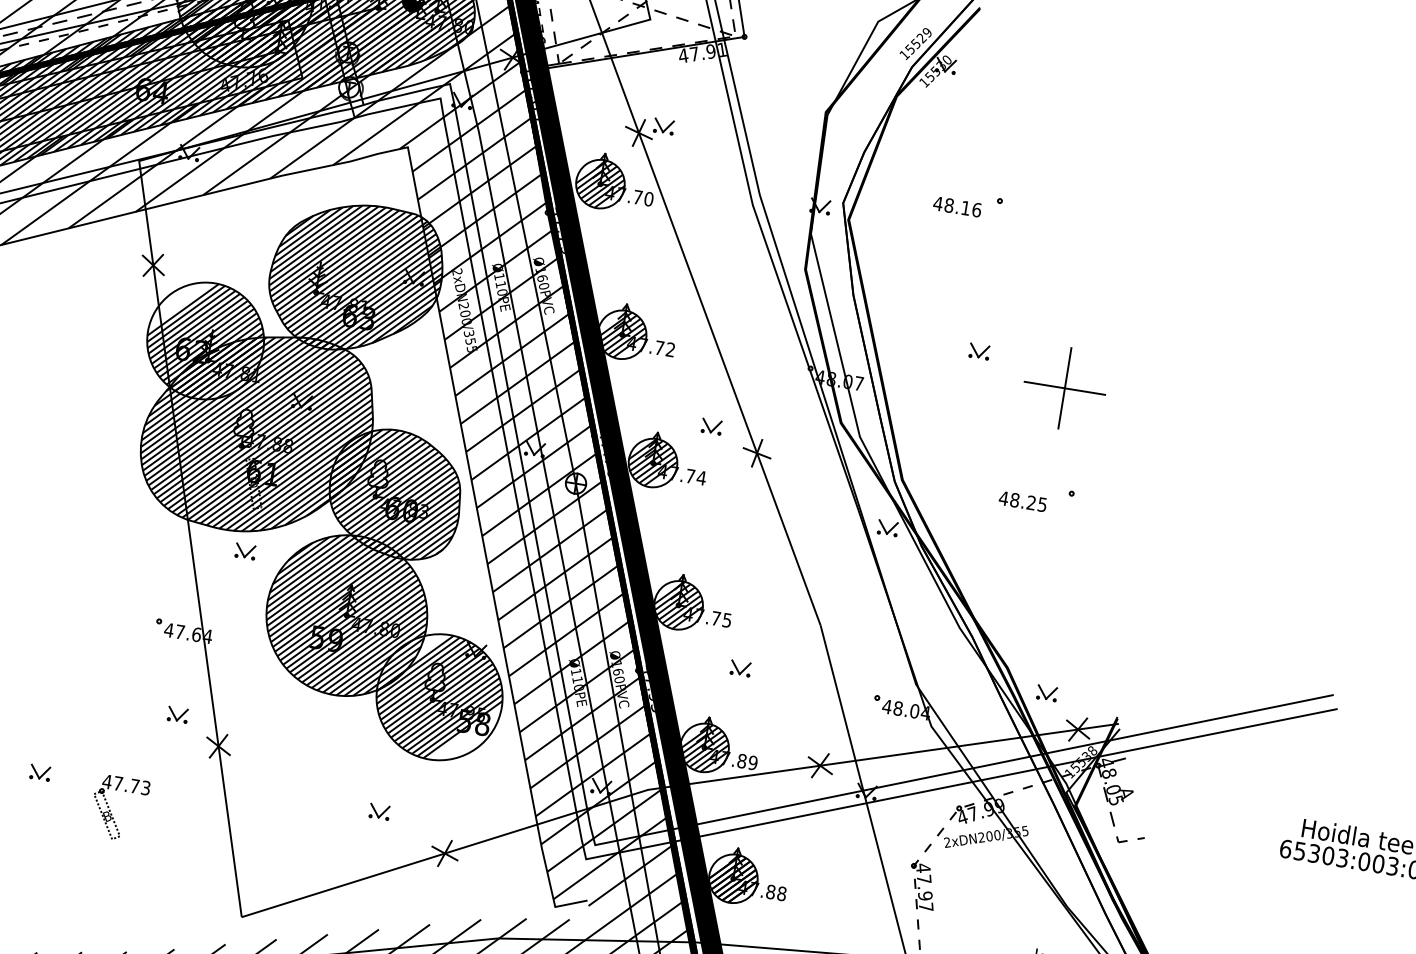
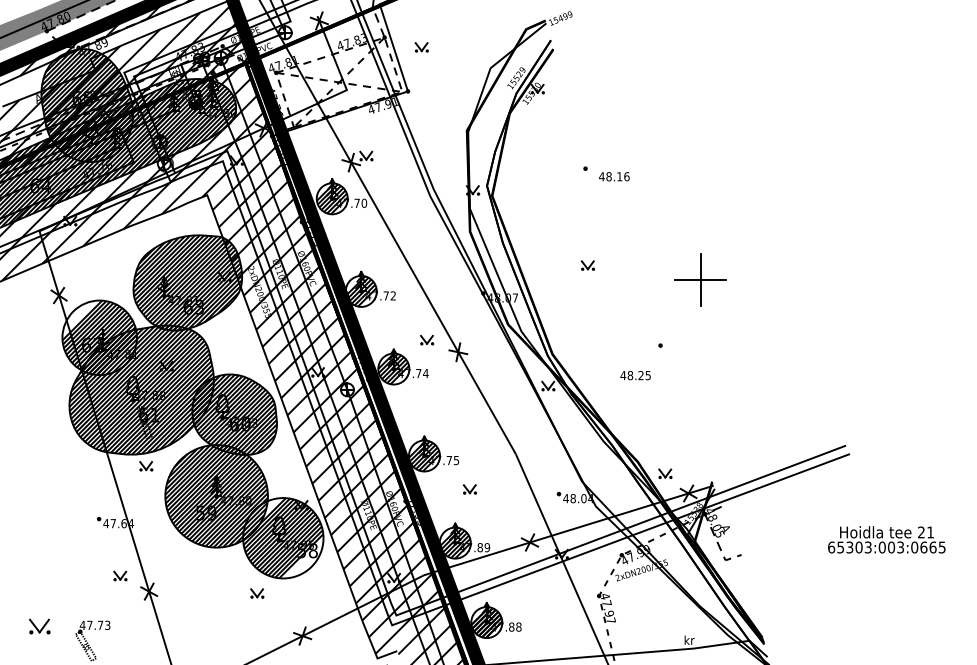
text: (957, 206) -> (614, 176), moved
part: (1065, 387) -> (700, 279), moved
text: (1022, 501) -> (635, 375), moved
part: (40, 772) -> (39, 626), size x1.6
part: (379, 811) -> (257, 593), moved

